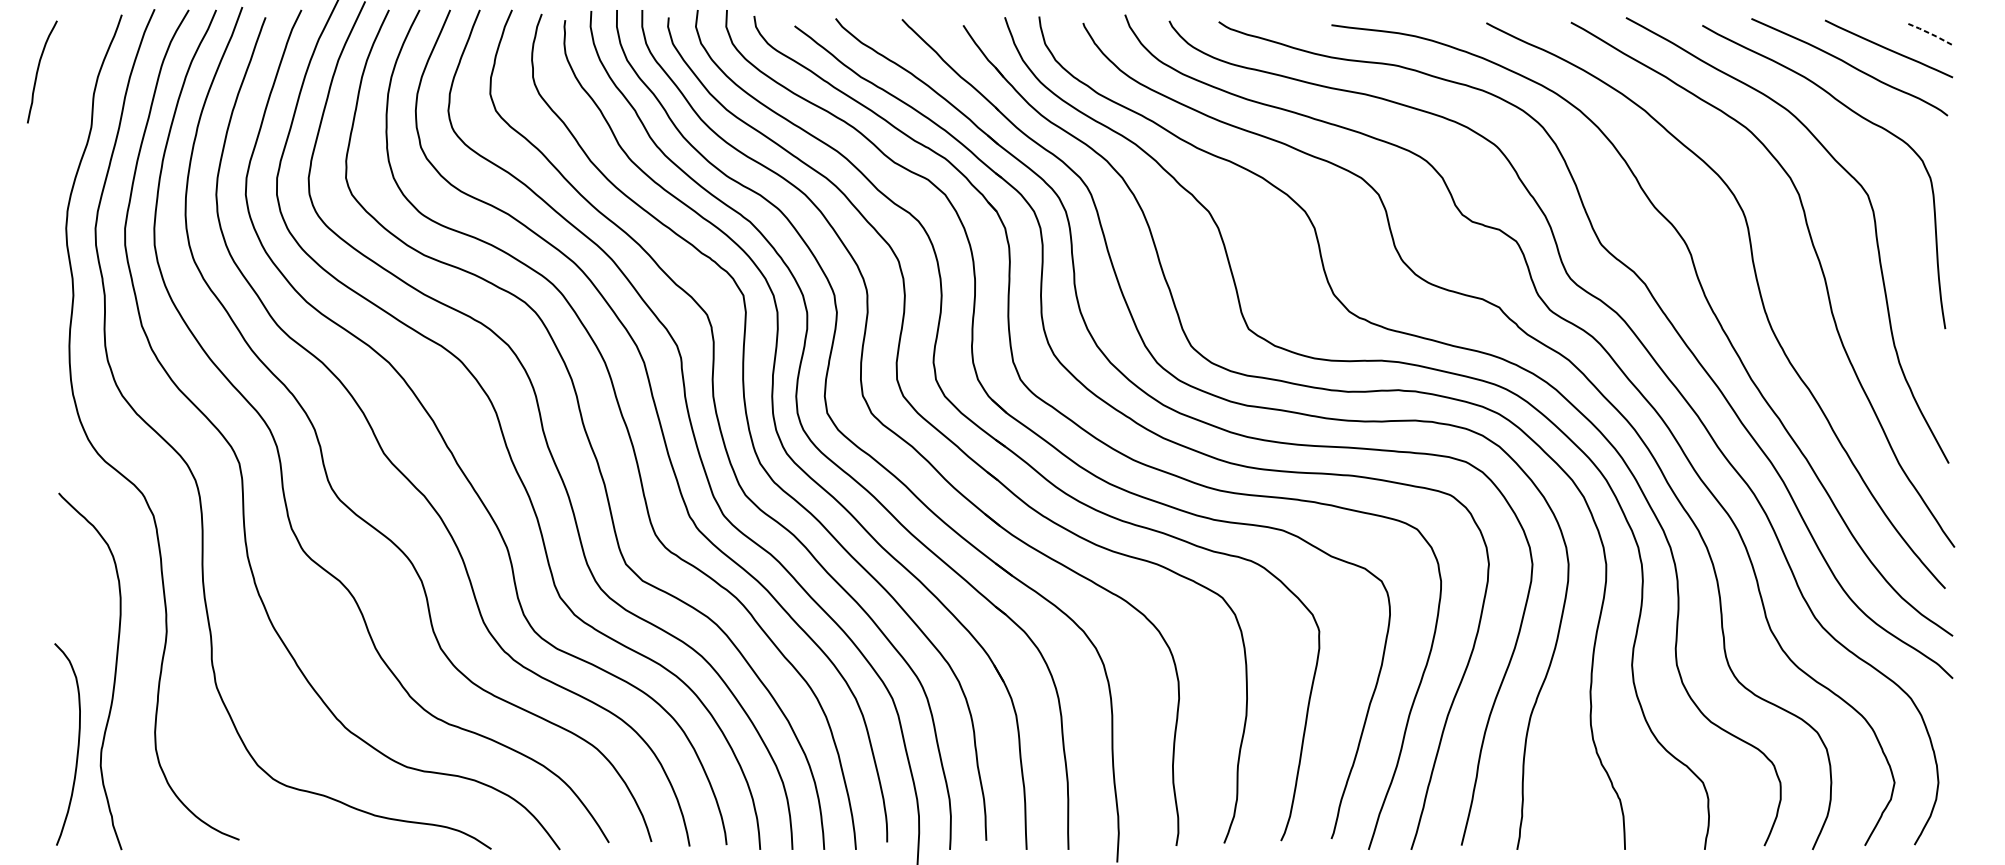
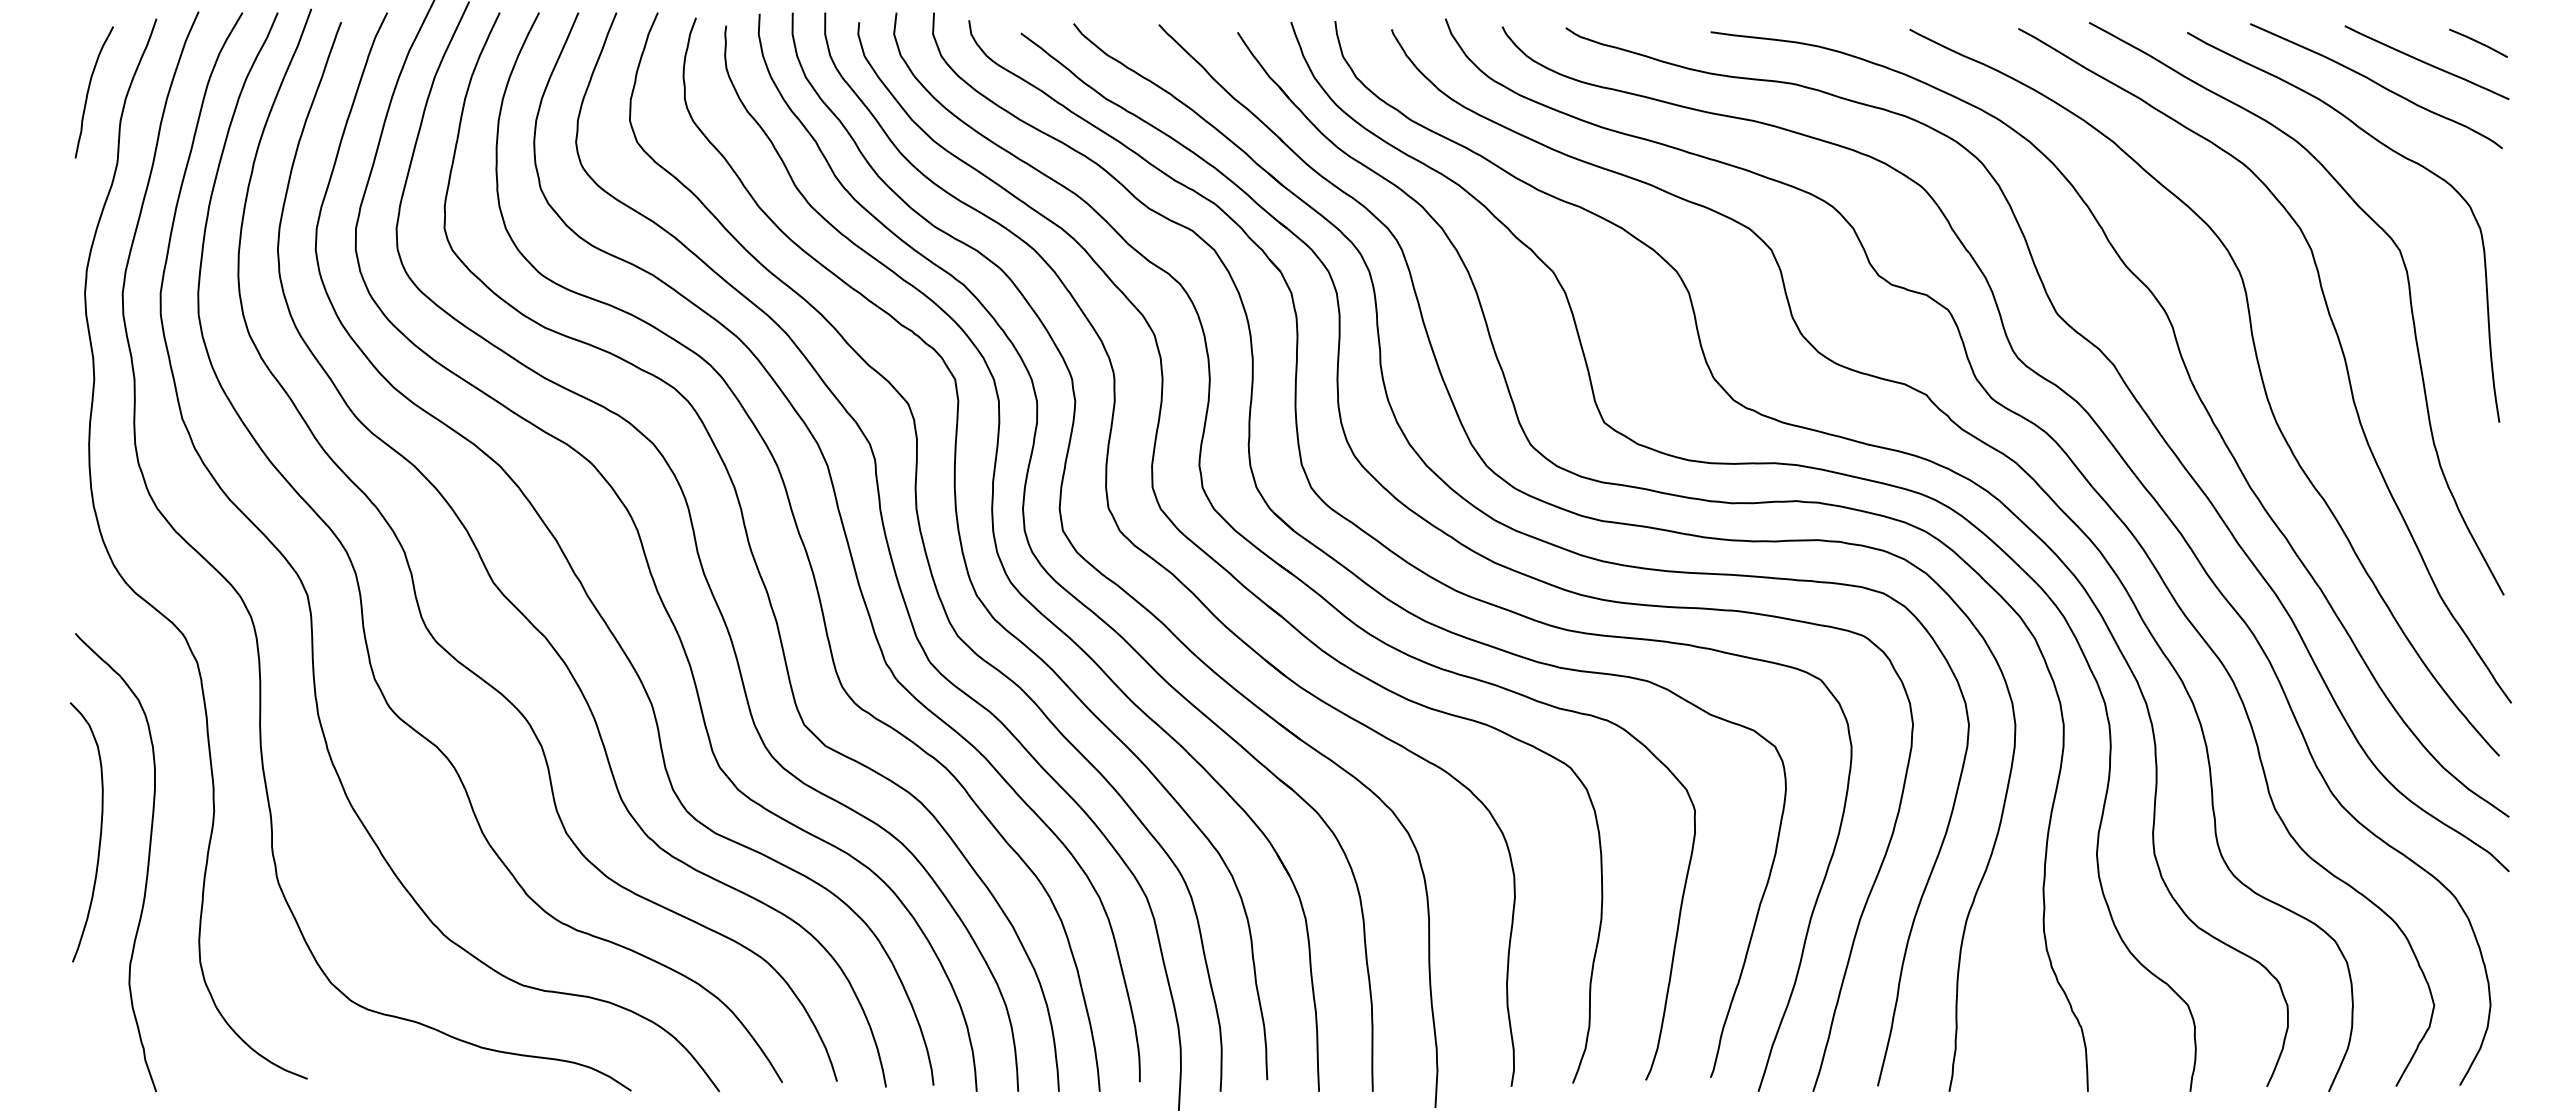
line: (1929, 33) -> (2478, 42), dashed -> solid
curve: (38, 70) -> (89, 90), moved
curve: (77, 746) -> (99, 835), moved

